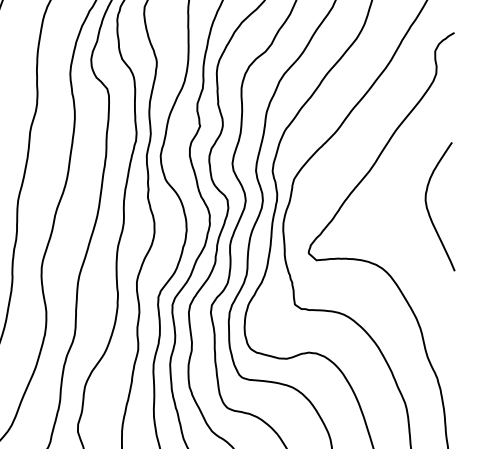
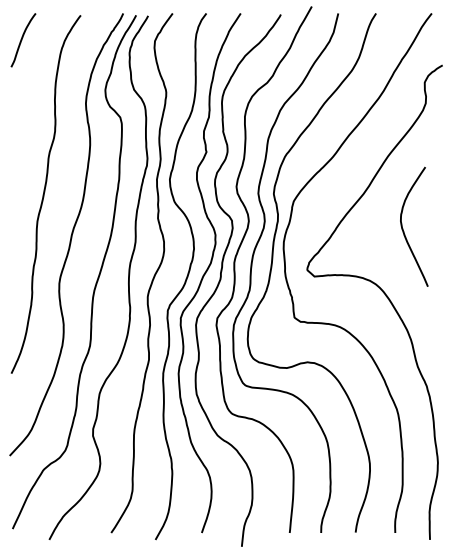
curve: (428, 208) -> (403, 228), moved

